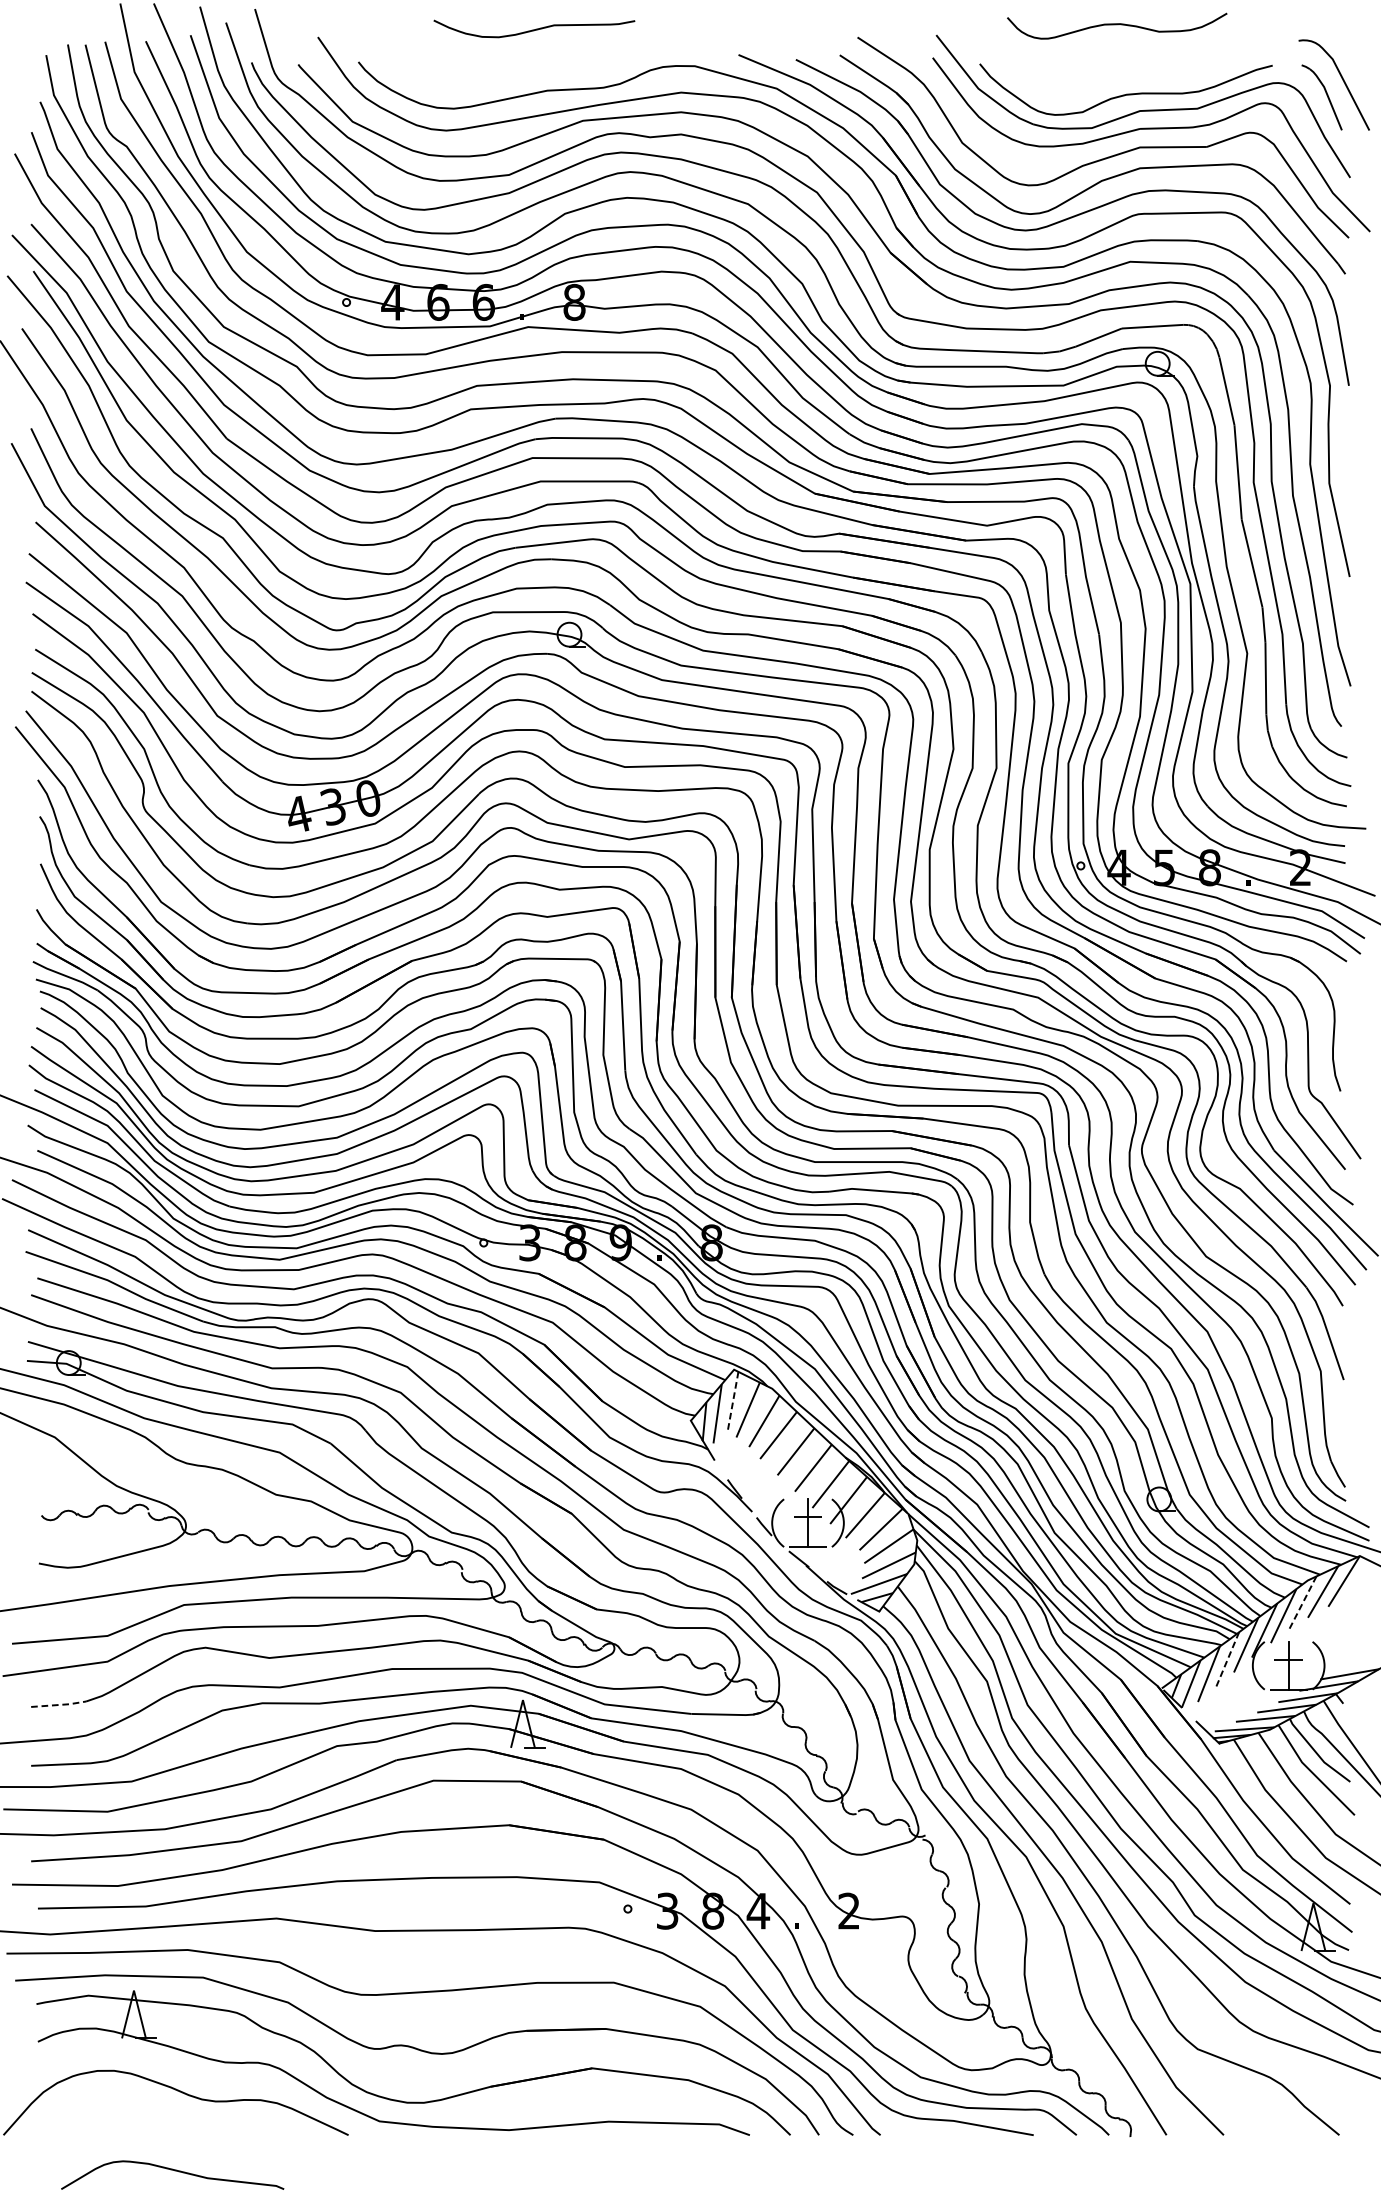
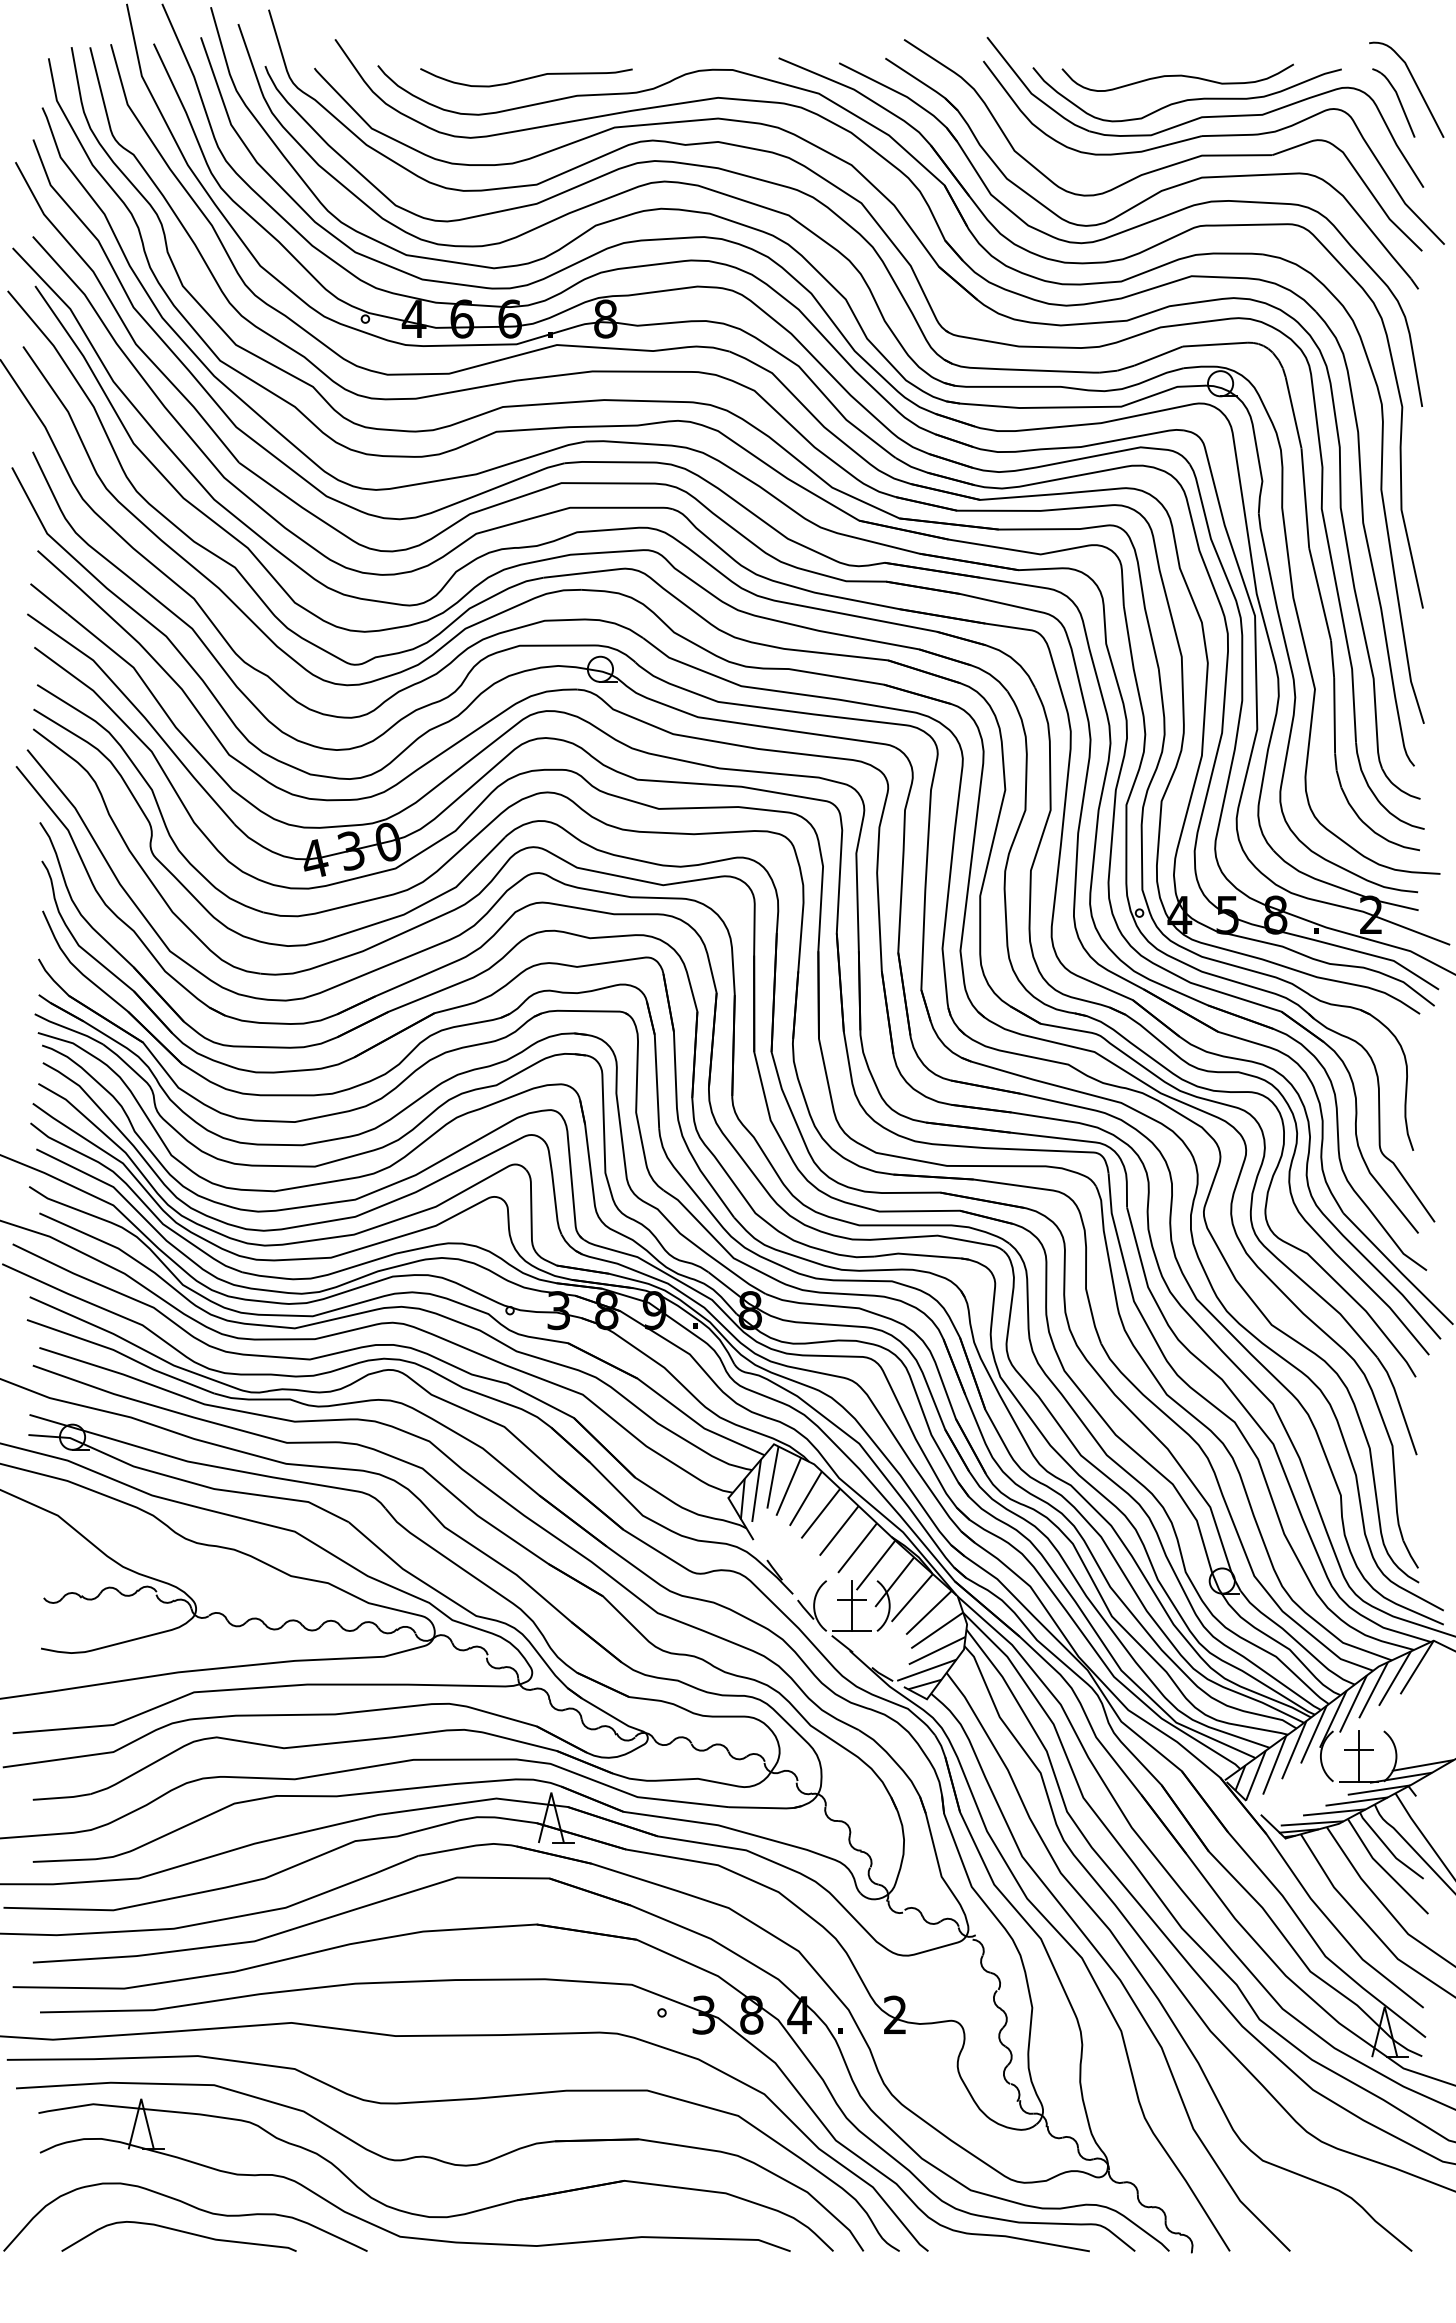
curve: (1116, 24) -> (1177, 76), moved
curve: (535, 28) -> (527, 77), moved
line: (732, 1401) -> (772, 1477), dashed -> solid
line: (1302, 1603) -> (1373, 1690), dashed -> solid
line: (1227, 1660) -> (1294, 1750), dashed -> solid
line: (59, 1704) -> (62, 1797), dashed -> solid
curve: (172, 2170) -> (178, 2231), moved

